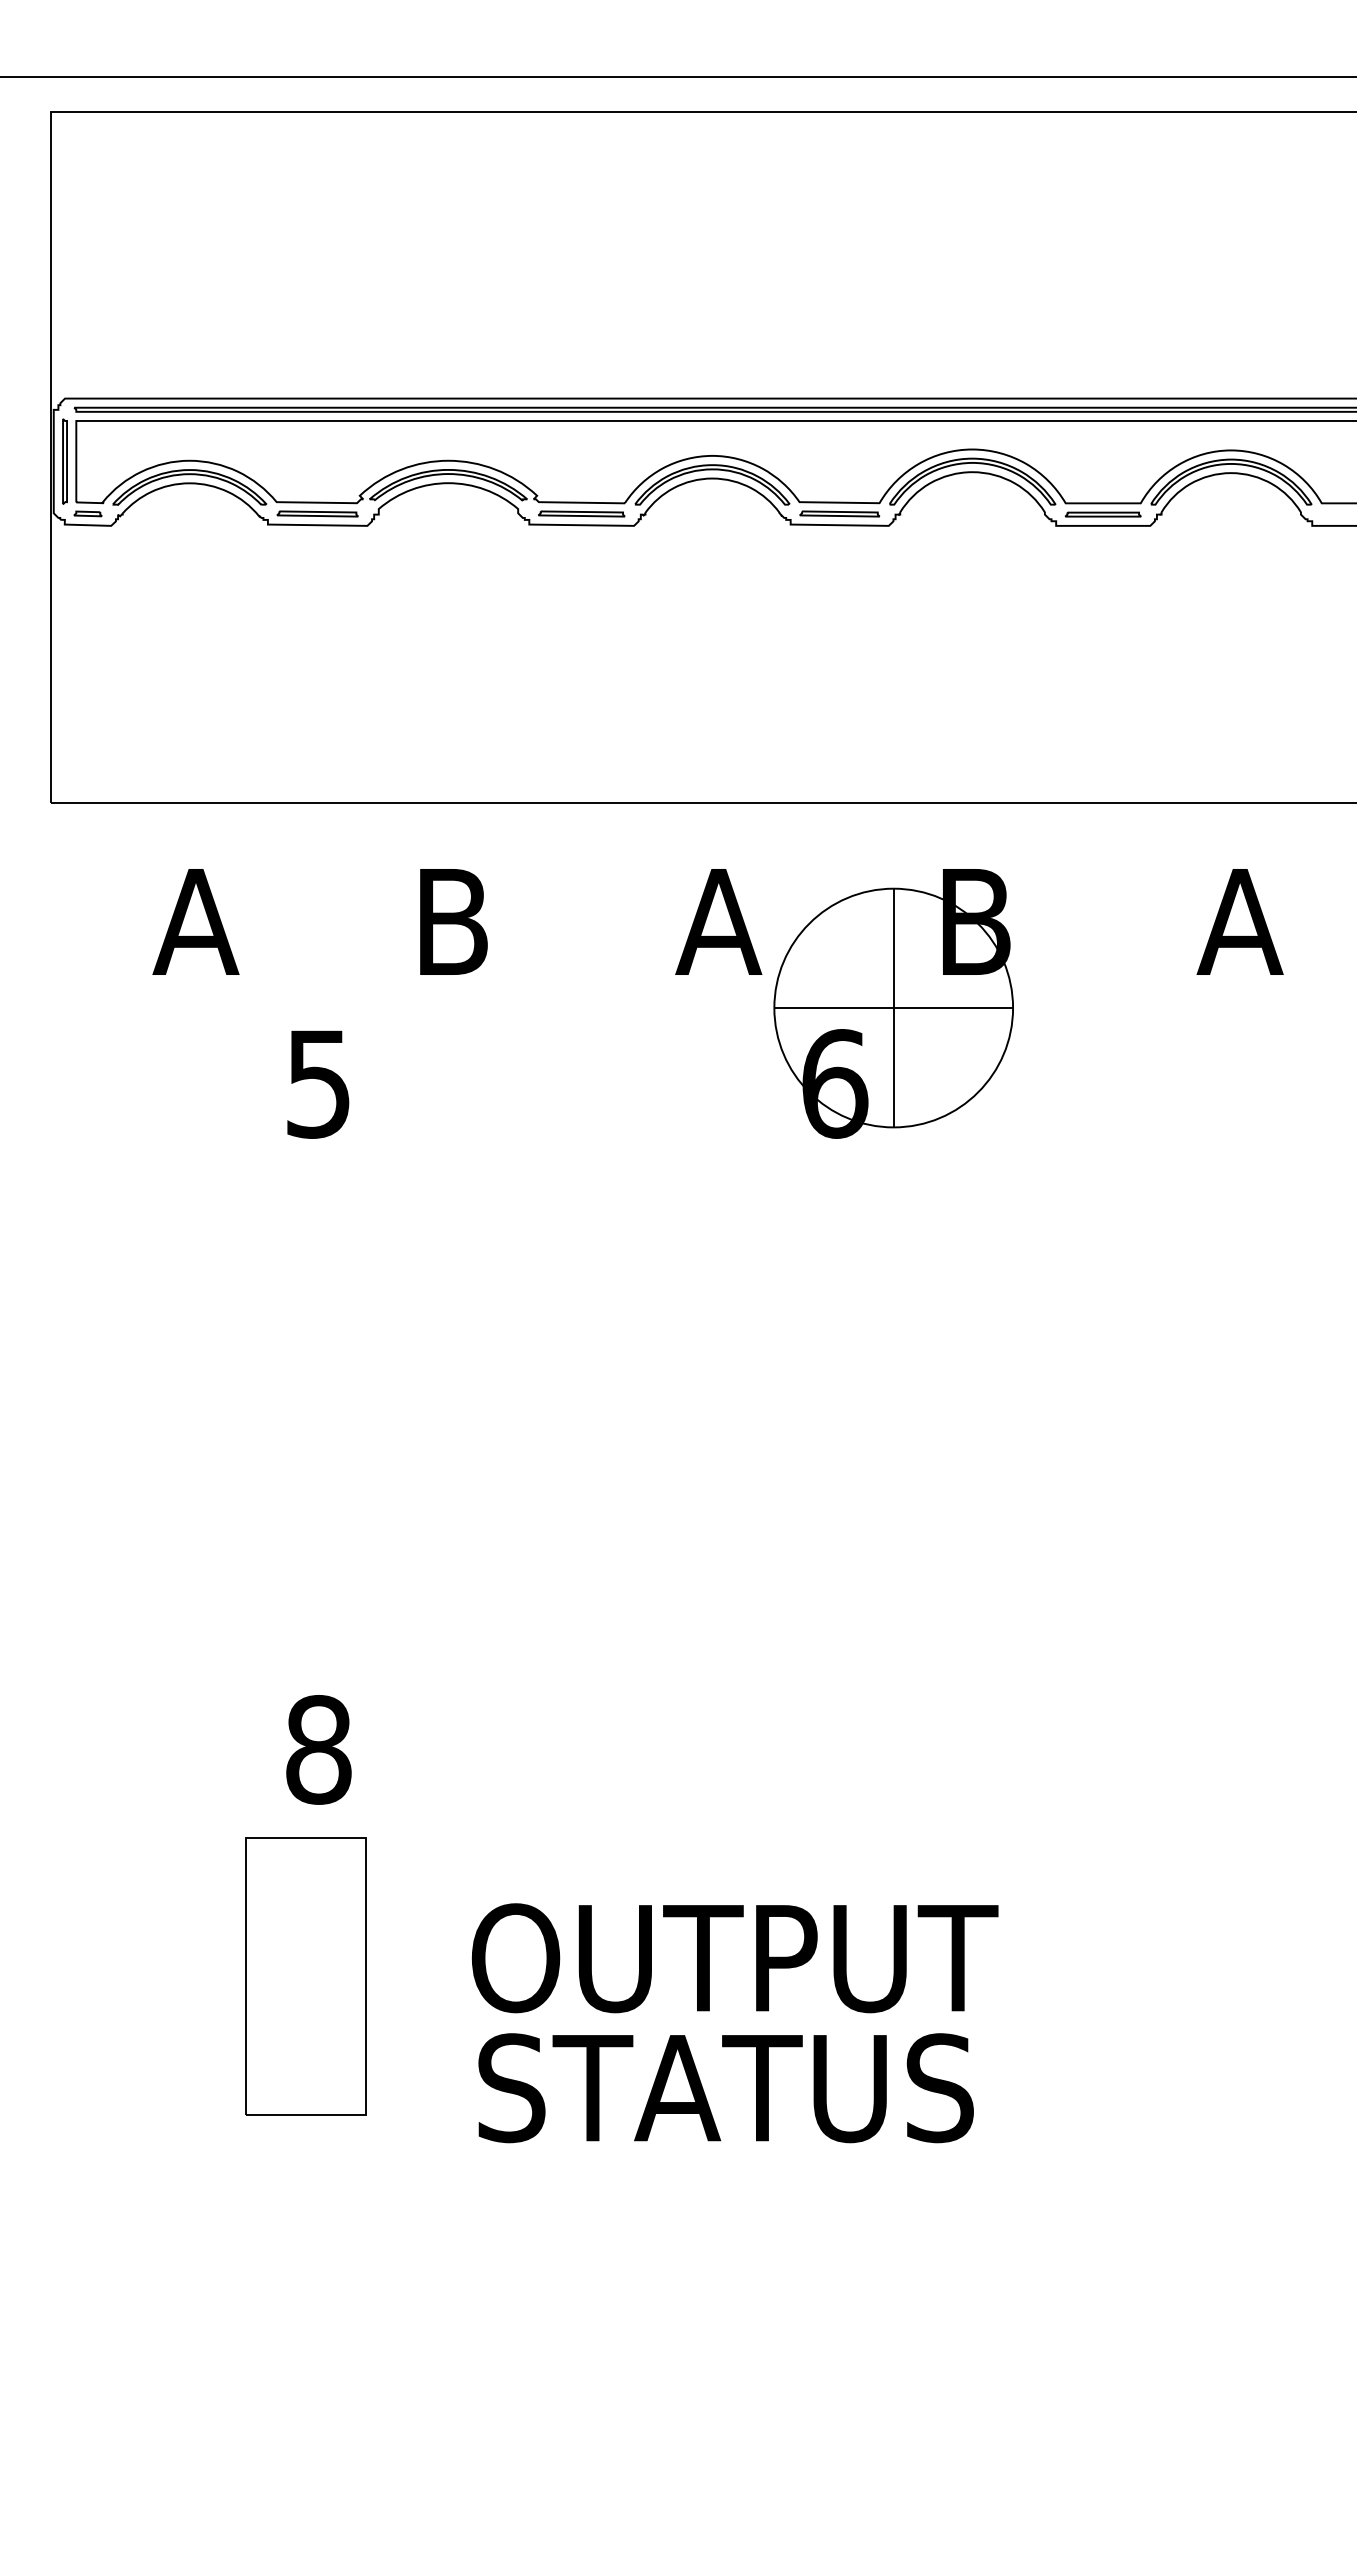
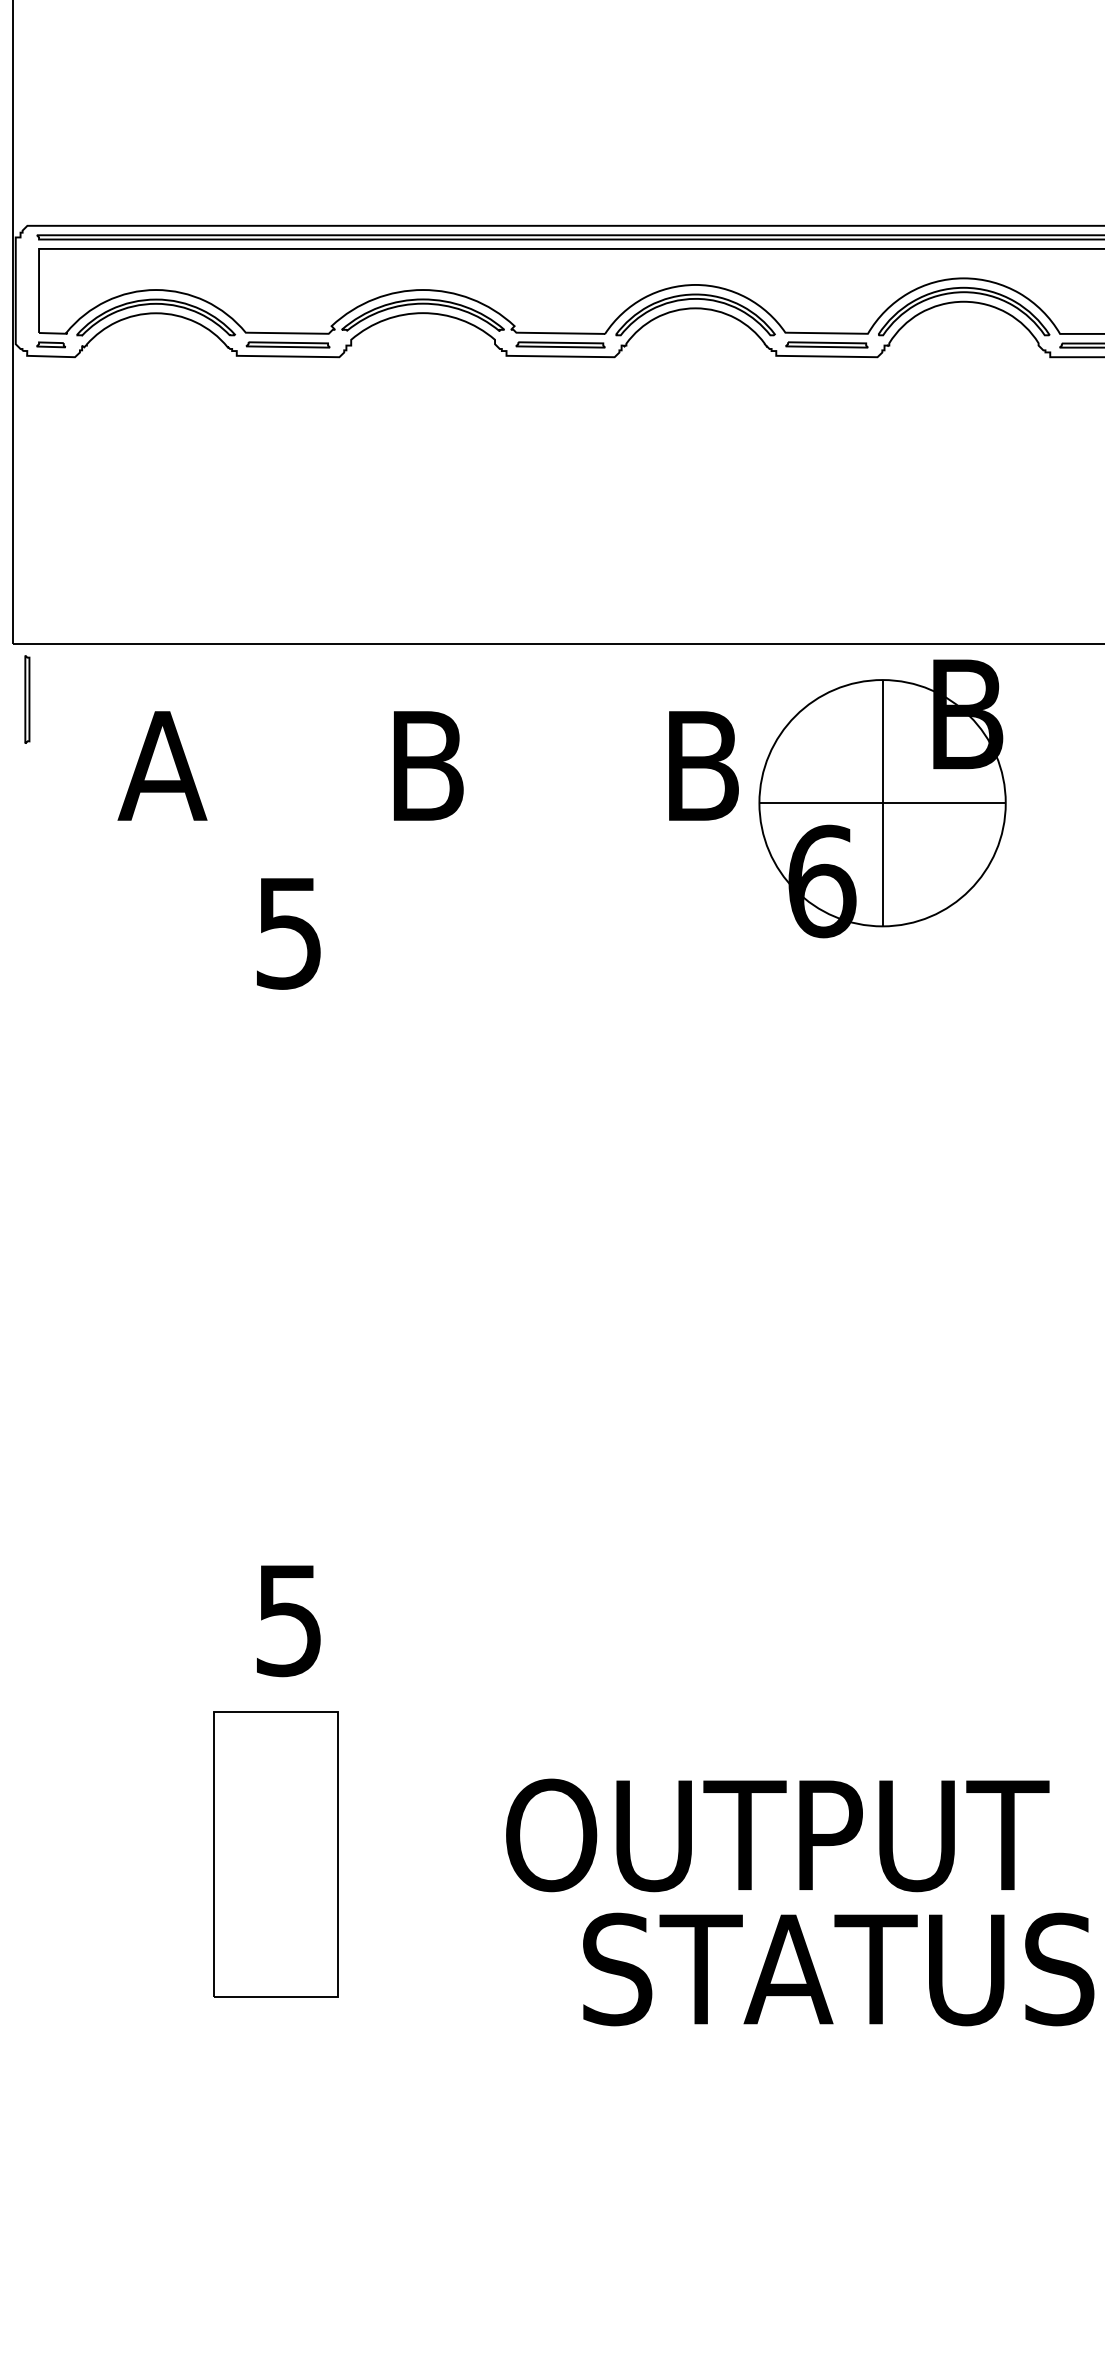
part: (64, 461) -> (26, 699), moved
text: (718, 921) -> (701, 765), A -> B
part: (893, 1003) -> (882, 798), moved
text: (318, 1749) -> (288, 1619), 8 -> 5
text: (734, 1958) -> (777, 1835), moved
text: (725, 2088) -> (837, 1969), moved

